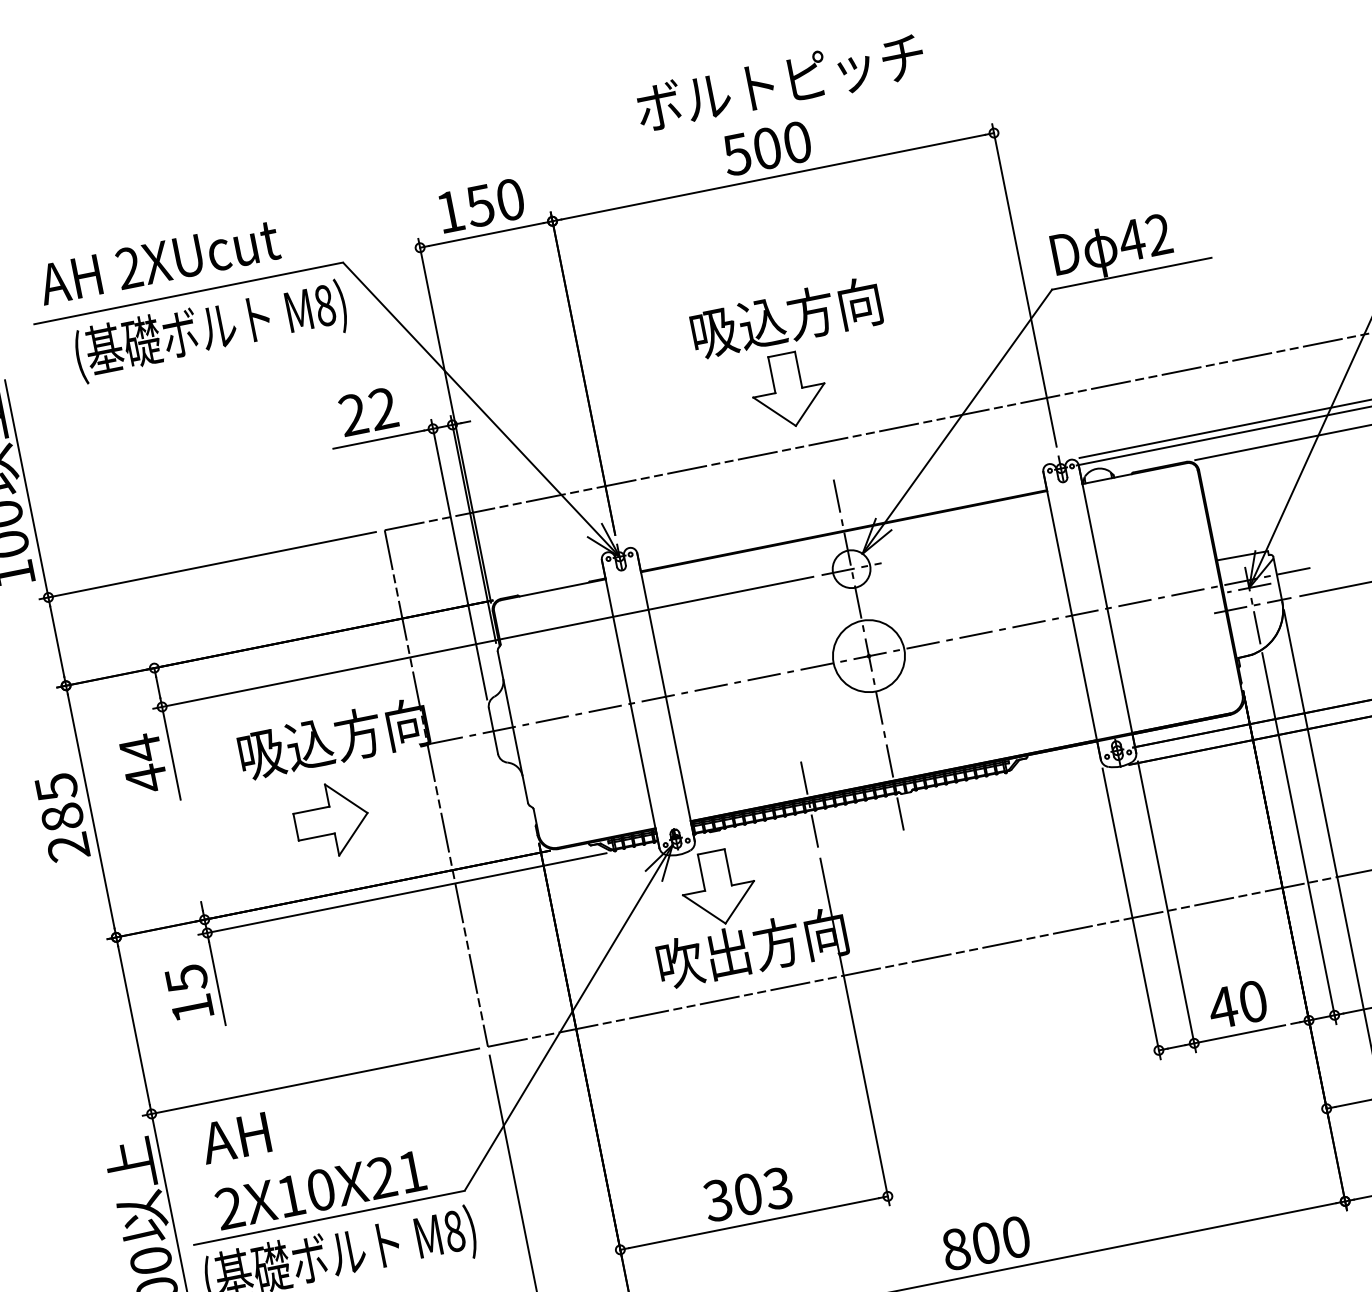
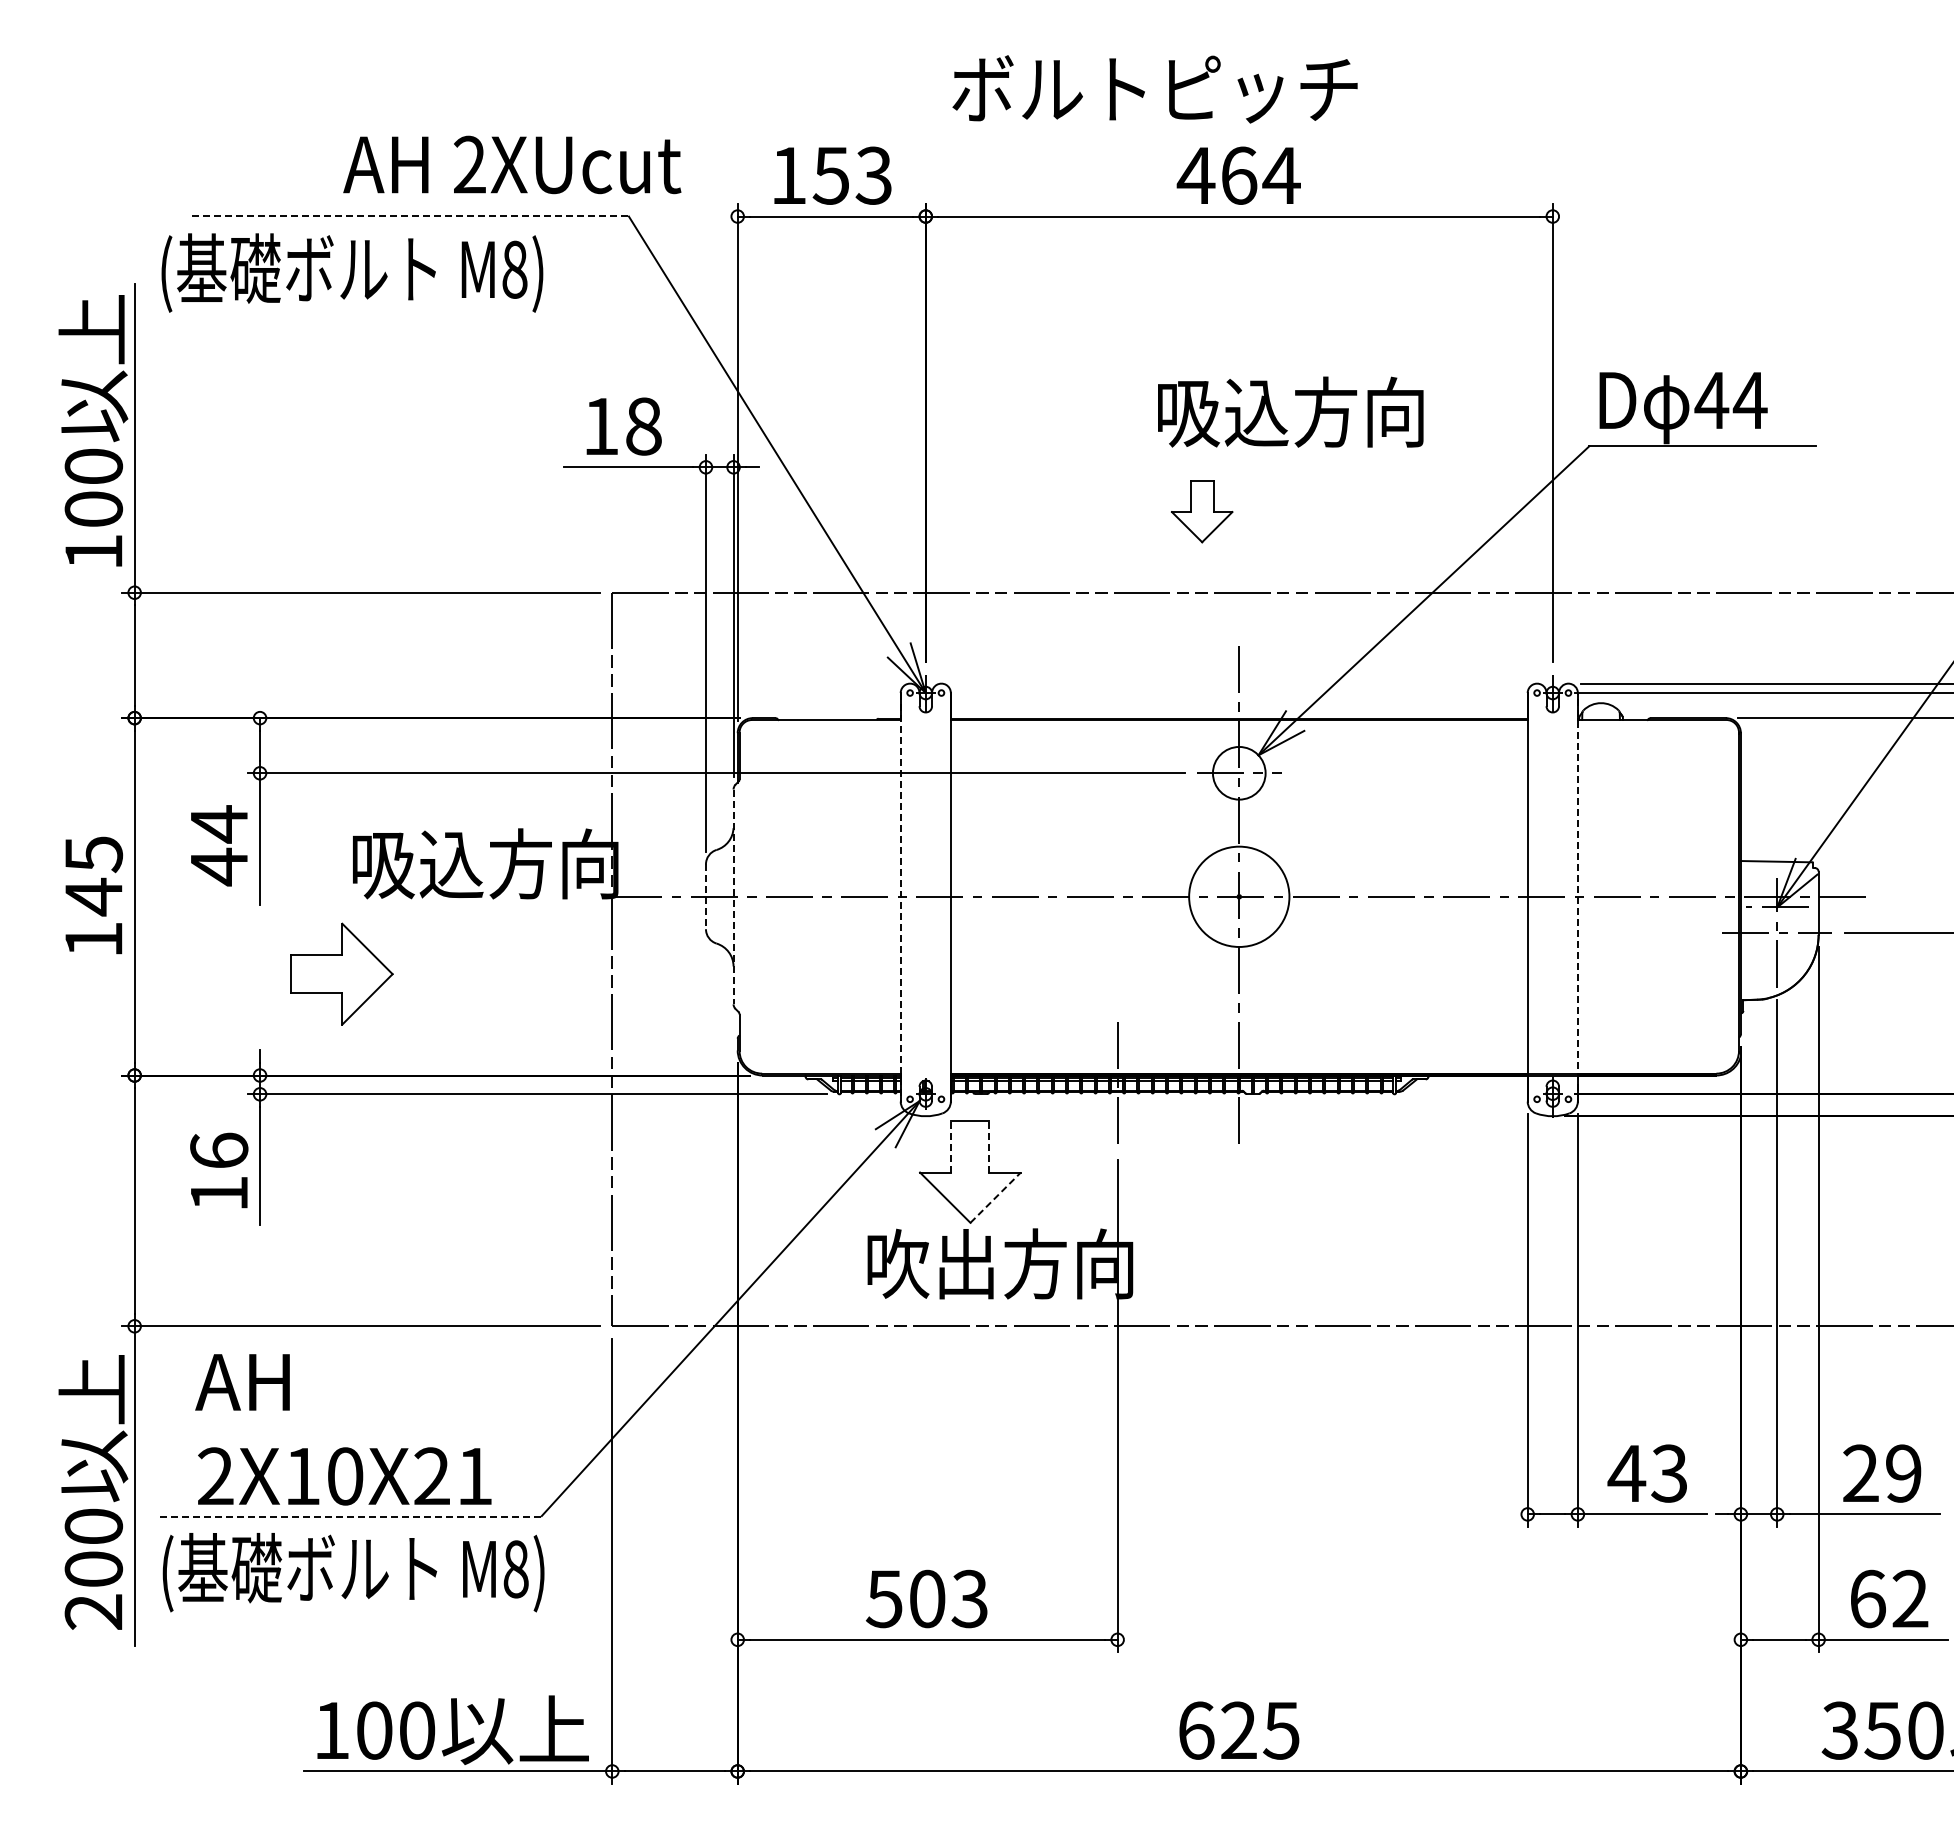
text: (780, 82) -> (1154, 89), moved
text: (766, 148) -> (1238, 175), 500 -> 464
text: (509, 199) -> (873, 175), 150 -> 153
text: (1158, 234) -> (1749, 399), 42 -> 44
text: (159, 261) -> (512, 164), moved
line: (188, 293) -> (408, 215), solid -> dashed
text: (786, 317) -> (1290, 411), moved
text: (210, 330) -> (352, 272), moved
part: (788, 390) -> (1201, 511), size x0.6
text: (368, 411) -> (622, 426), 22 -> 18
line: (1107, 608) -> (1577, 896), solid -> dashed
line: (630, 704) -> (900, 897), solid -> dashed
line: (512, 727) -> (733, 897), solid -> dashed
line: (493, 731) -> (705, 897), solid -> dashed
part: (331, 819) -> (341, 973), moved
text: (65, 831) -> (93, 917), 285 -> 145
line: (728, 867) -> (989, 1146), solid -> dashed
line: (701, 872) -> (951, 1146), solid -> dashed
line: (739, 902) -> (995, 1197), solid -> dashed
text: (186, 978) -> (219, 1150), 15 -> 16
text: (1253, 1001) -> (1669, 1473), 40 -> 43
text: (717, 1200) -> (884, 1598), 303 -> 503
line: (328, 1217) -> (348, 1516), solid -> dashed
text: (985, 1243) -> (1238, 1730), 800 -> 625

